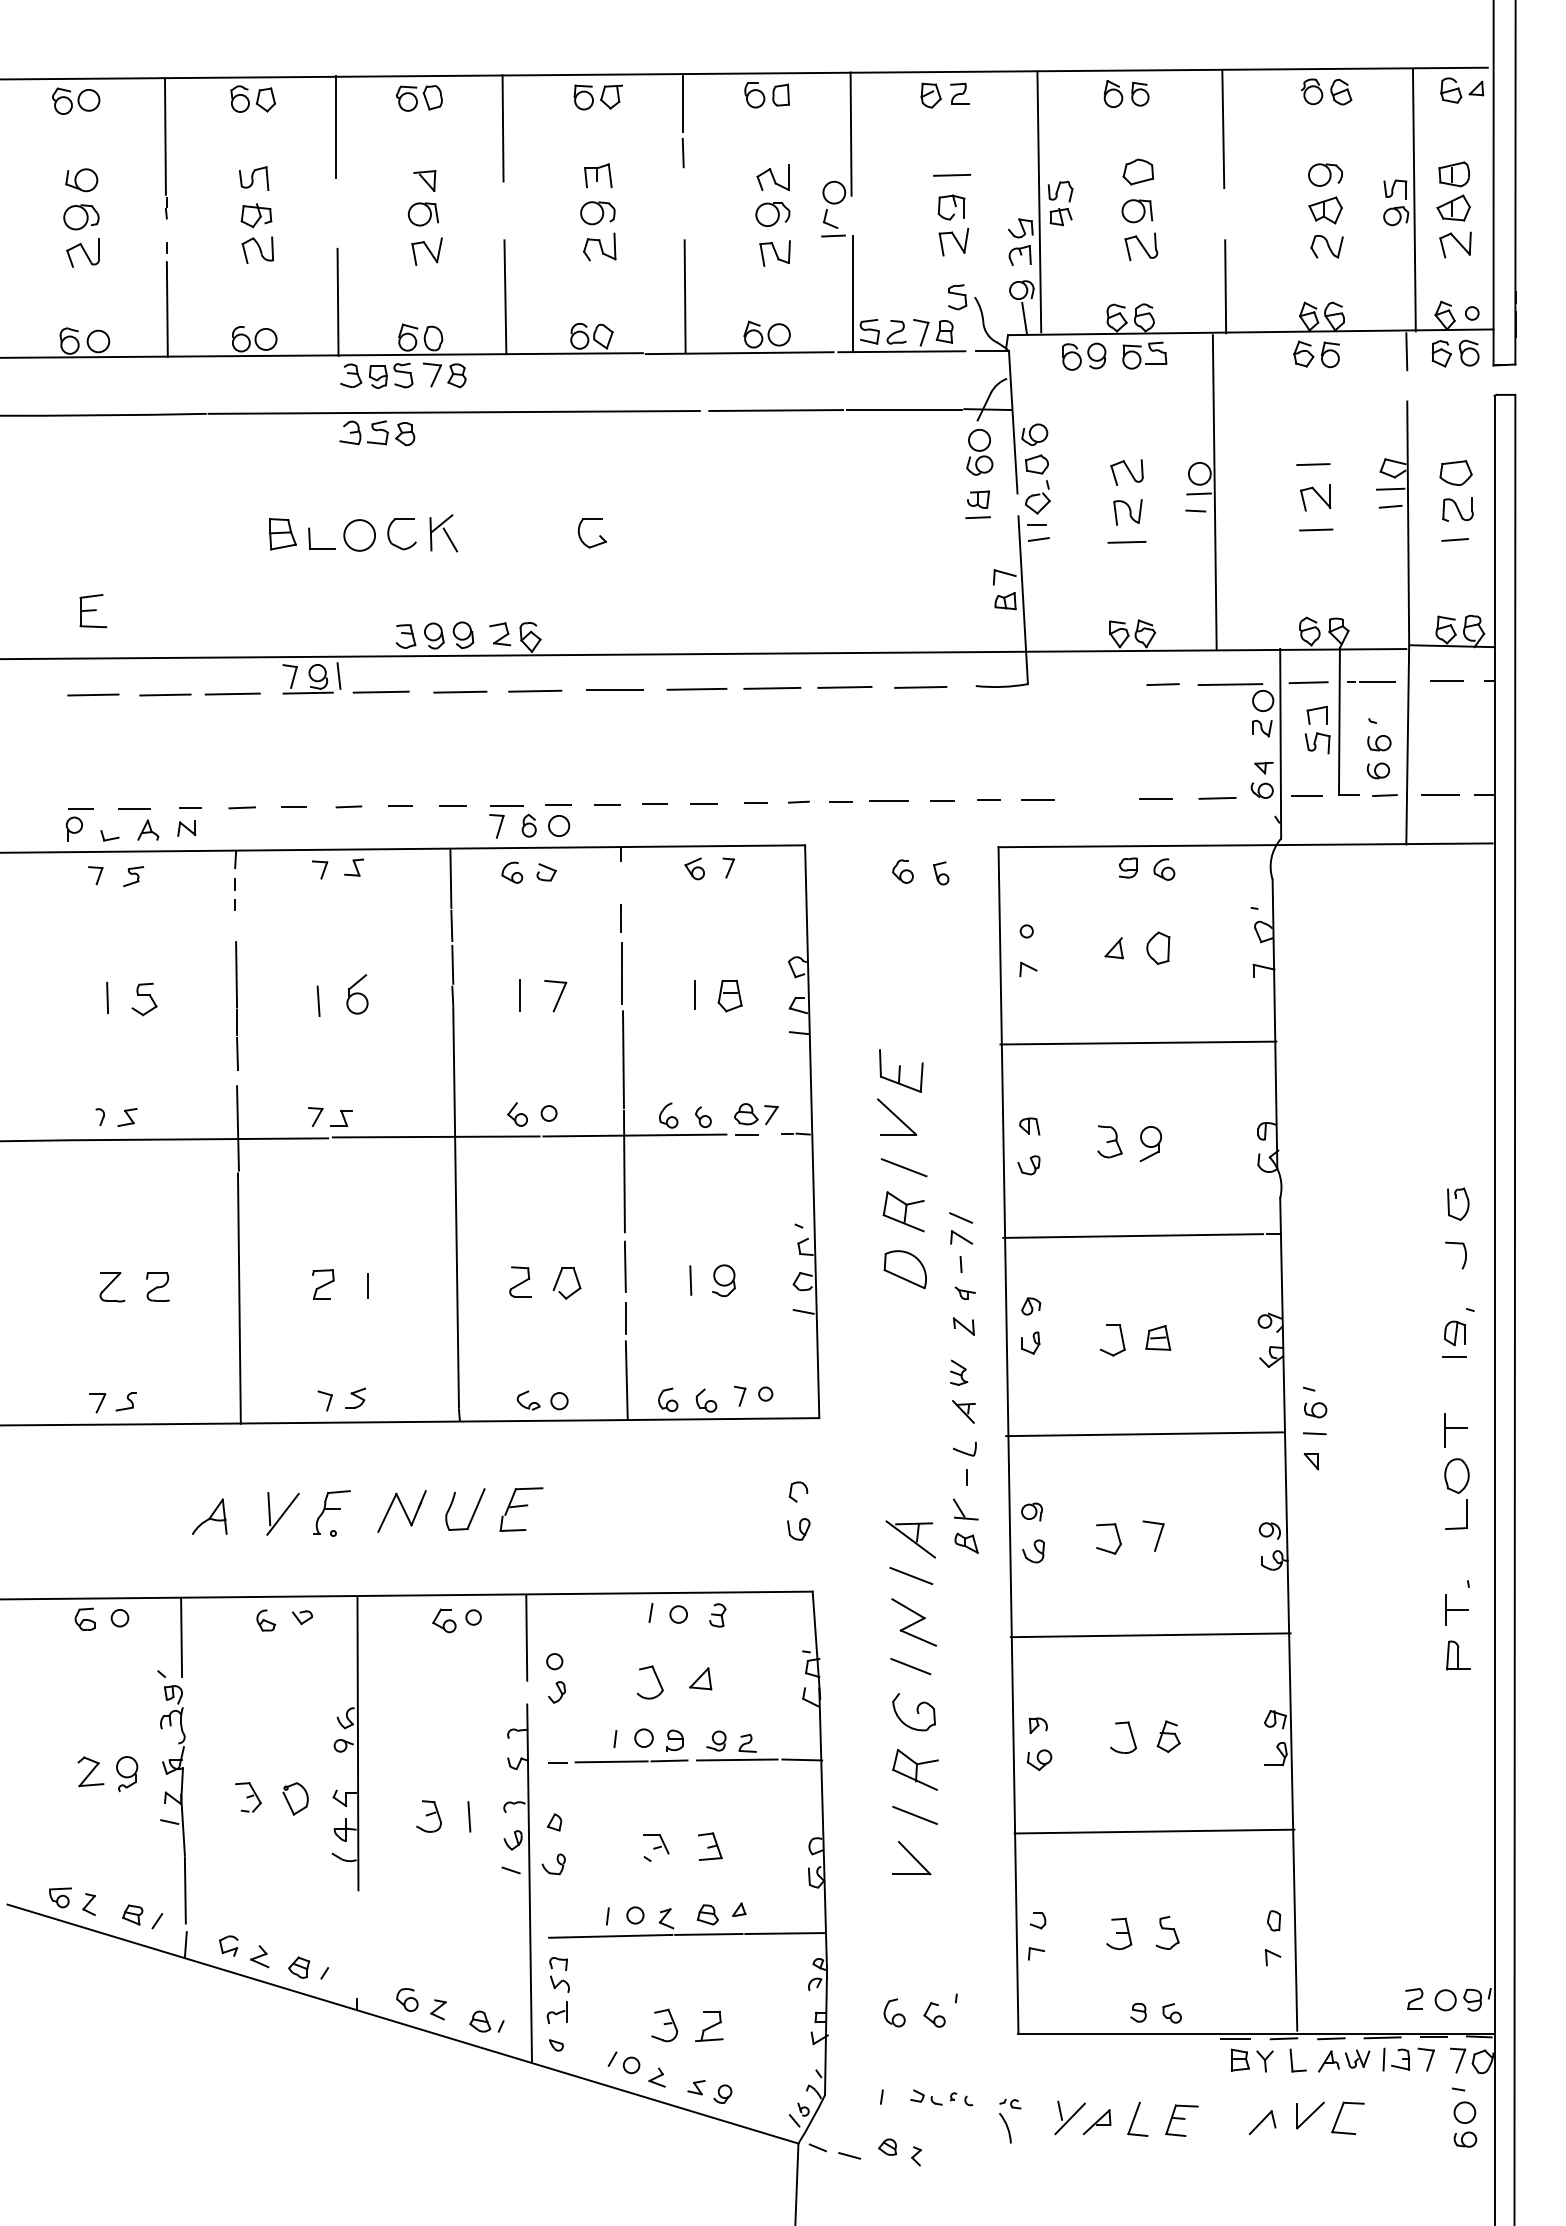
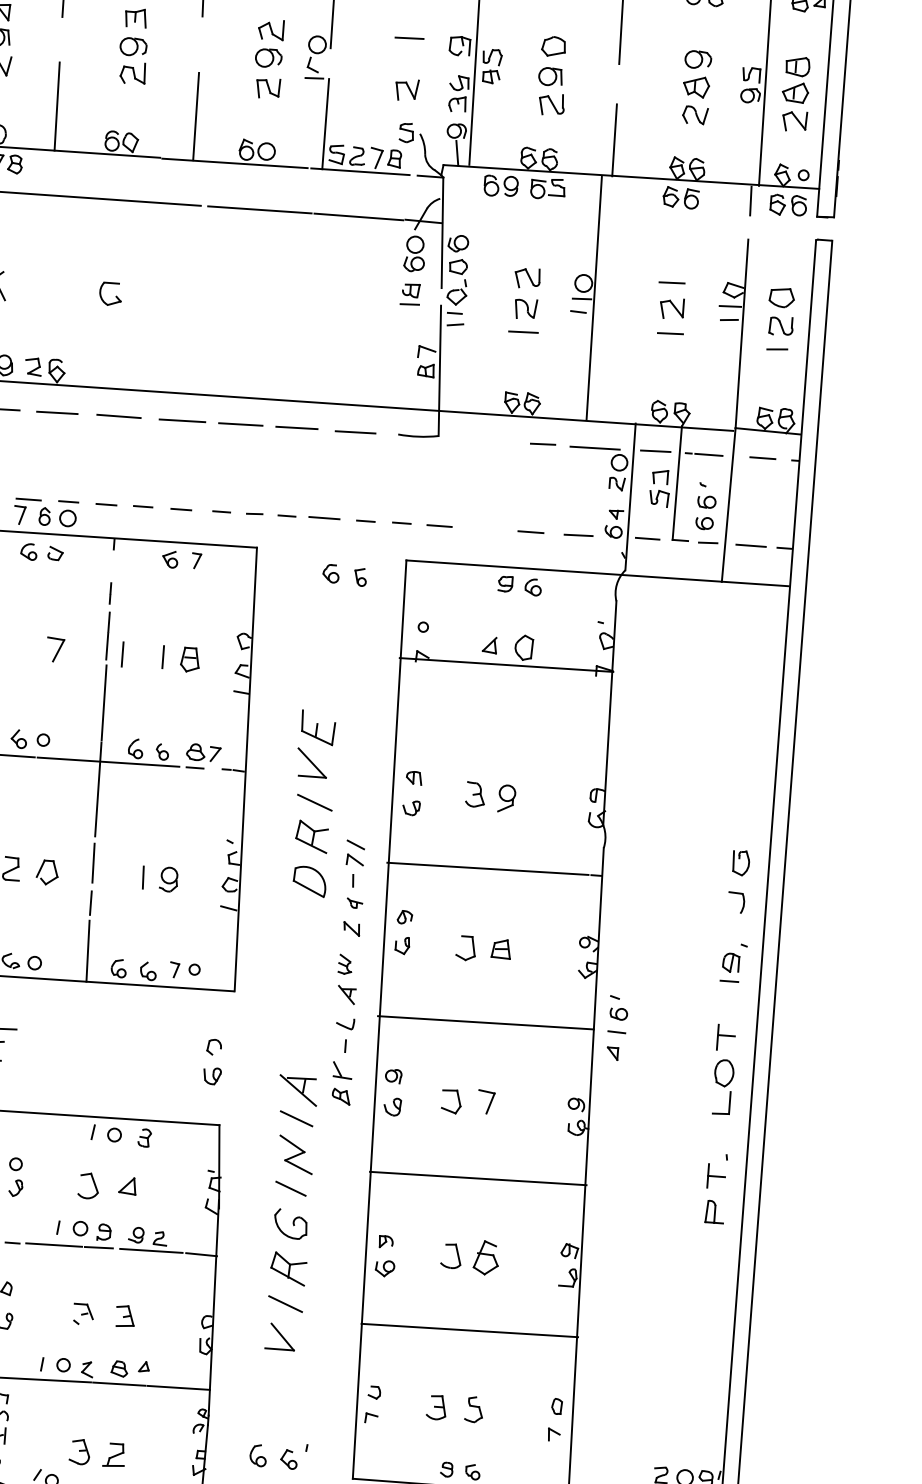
part: (951, 207) -> (459, 46), moved
line: (519, 995) -> (122, 654), moved
line: (1138, 1042) -> (506, 664), moved
part: (1168, 1736) -> (486, 1257), size x1.4

